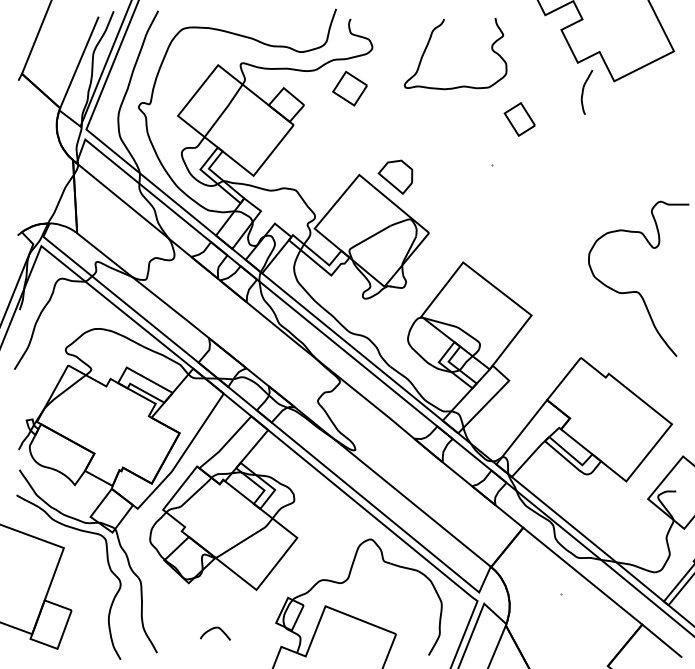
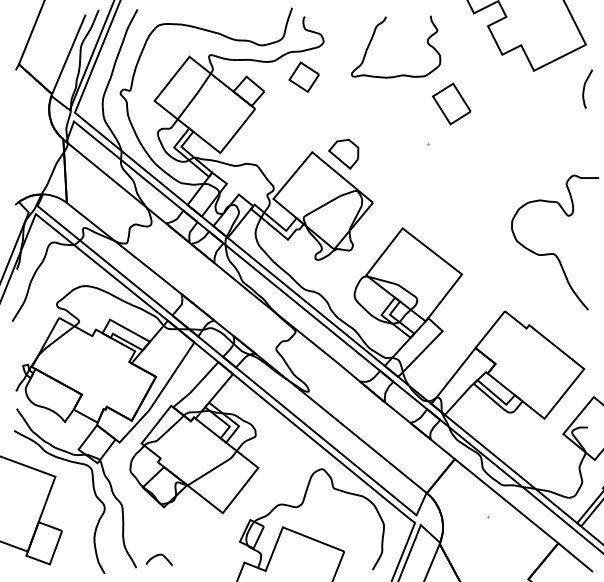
curve: (583, 92) -> (584, 89), moved
part: (519, 119) -> (451, 104), size x1.43
curve: (213, 629) -> (157, 556), moved

